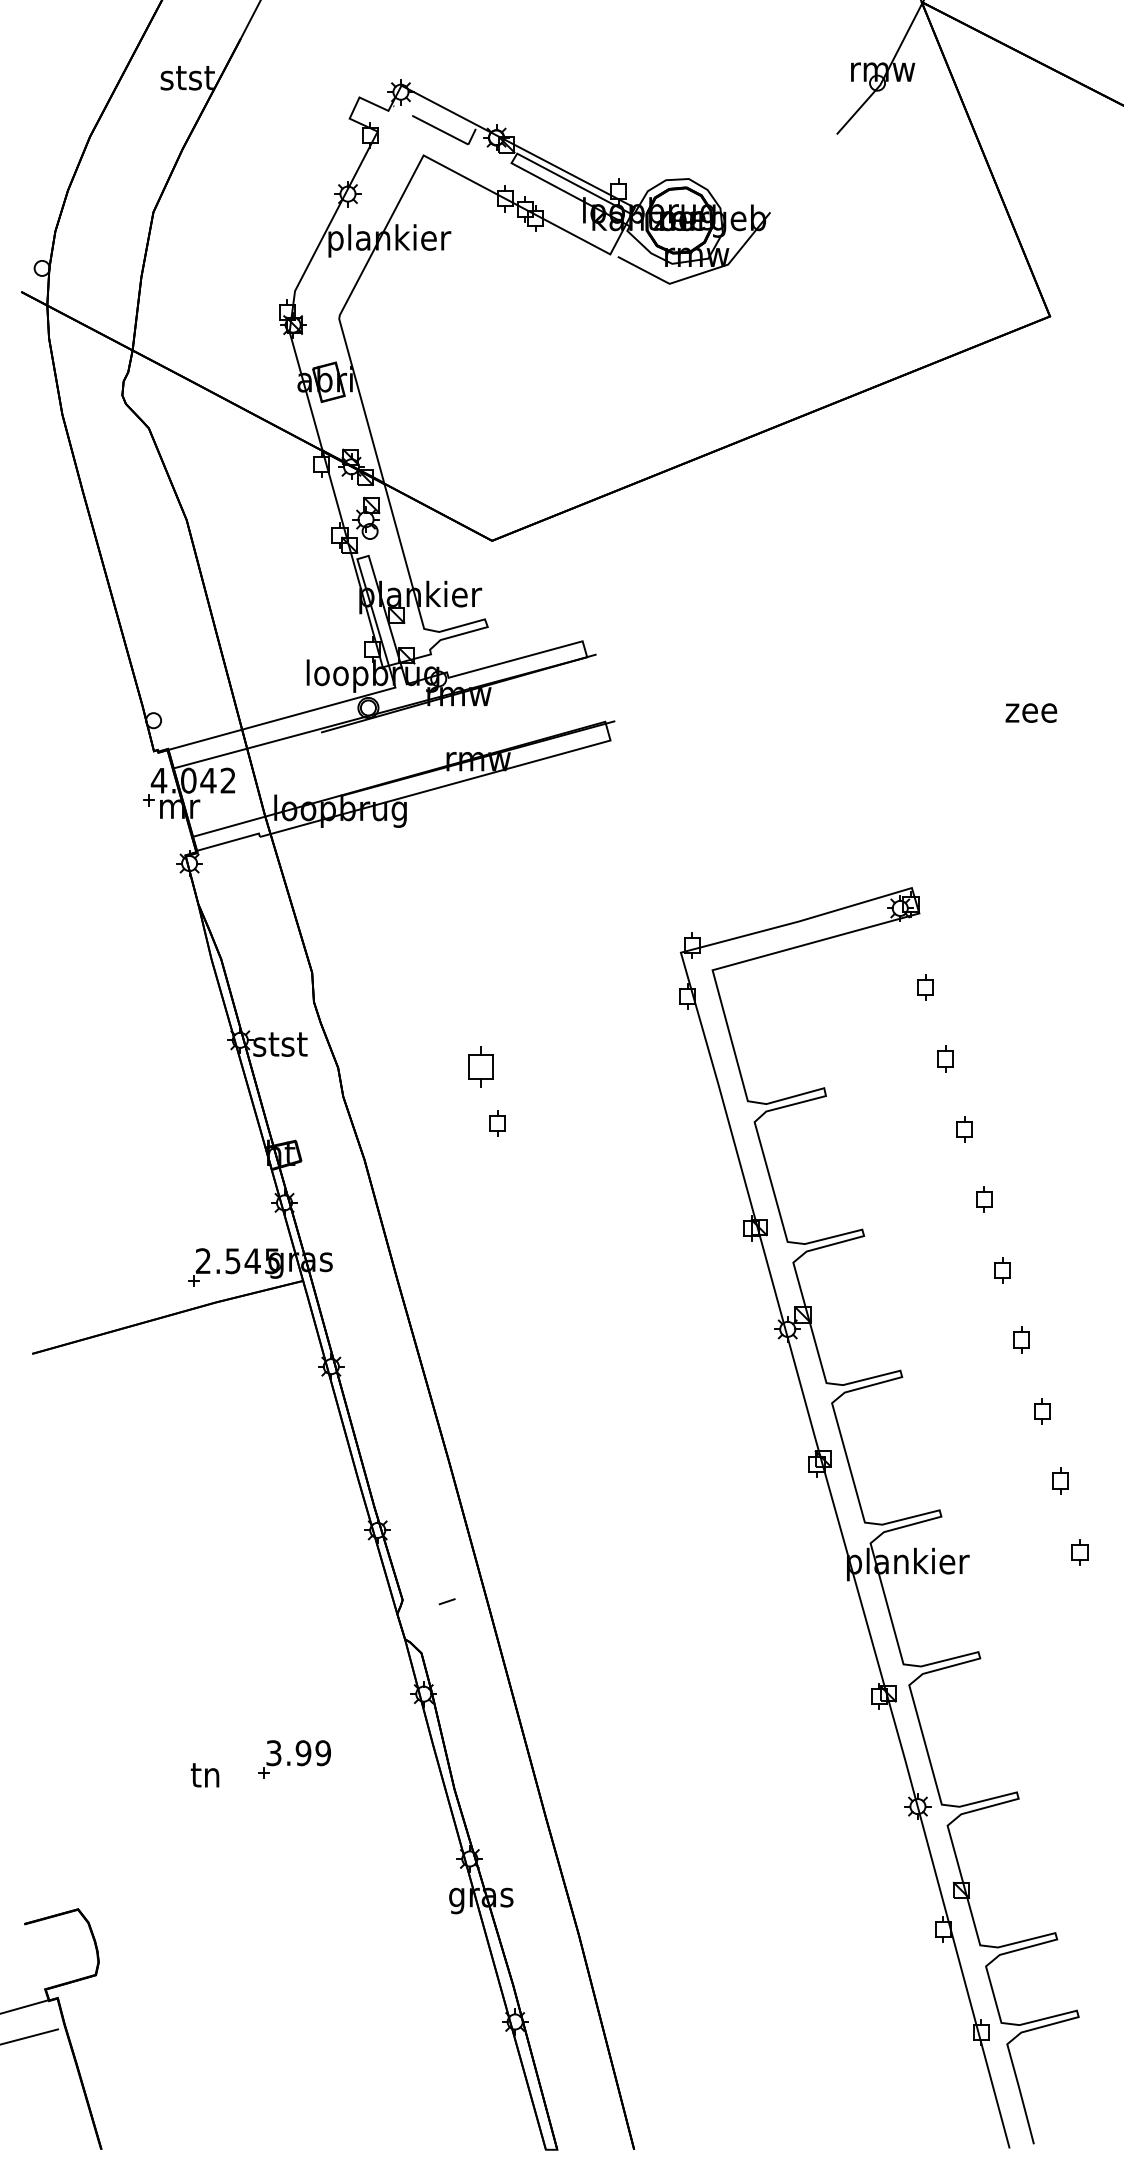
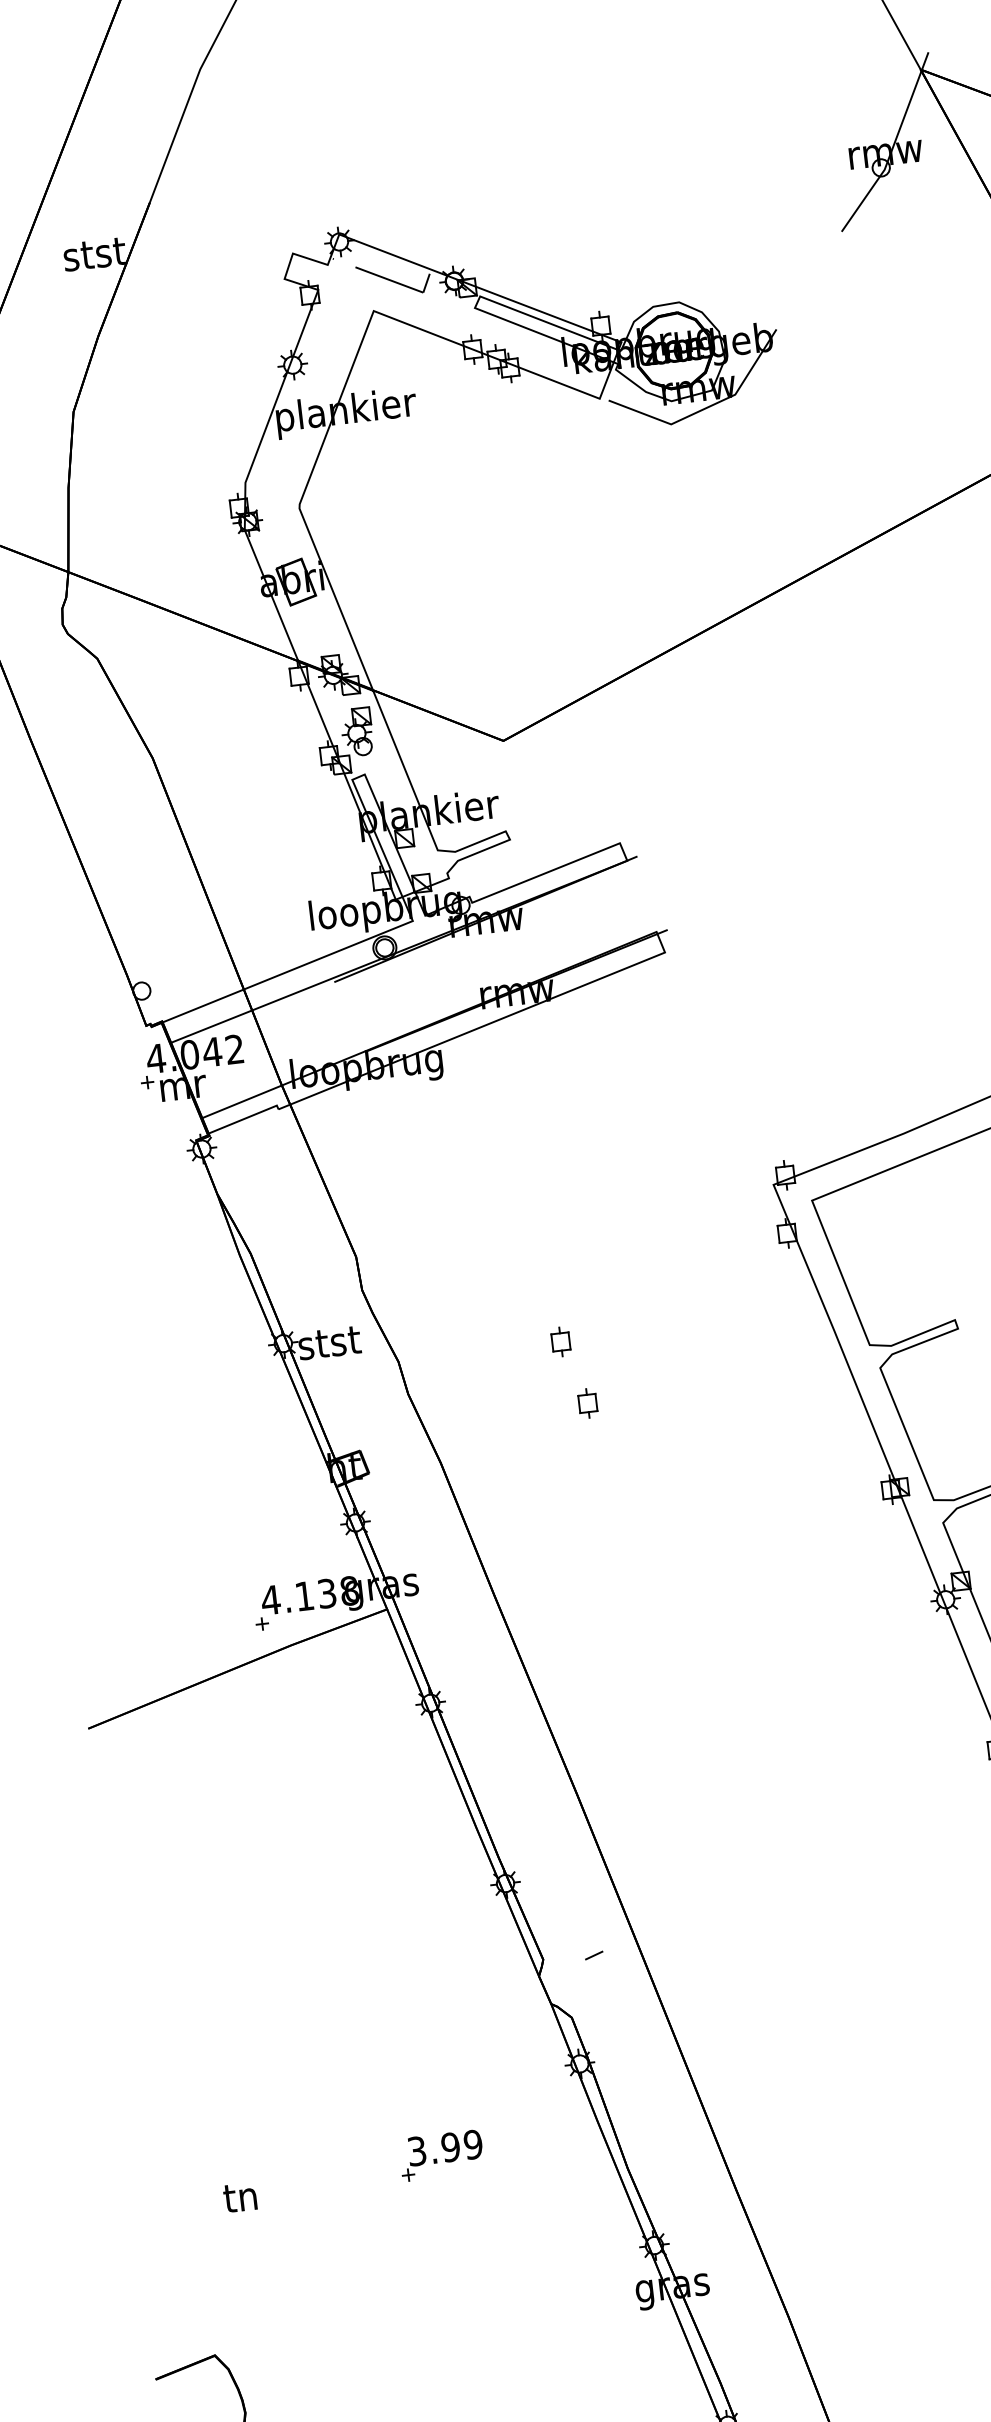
part: (480, 1067) -> (560, 1342), size x0.62
text: (237, 1261) -> (309, 1596), 2.545 -> 4.138
text: (204, 1775) -> (239, 2197), moved

